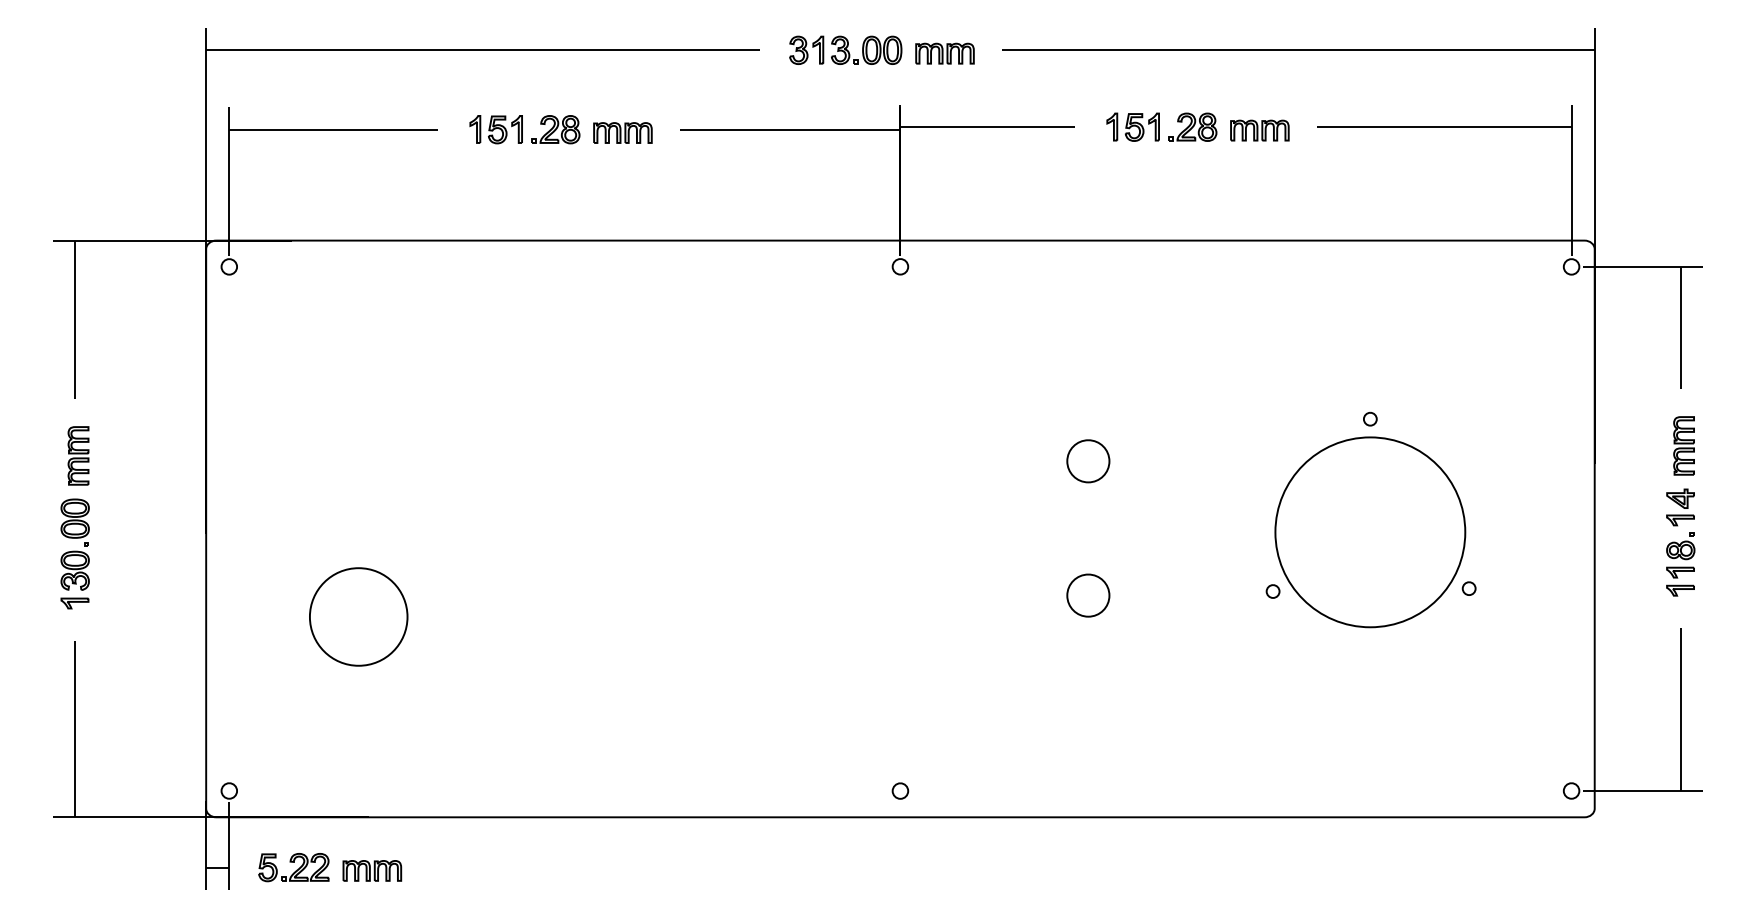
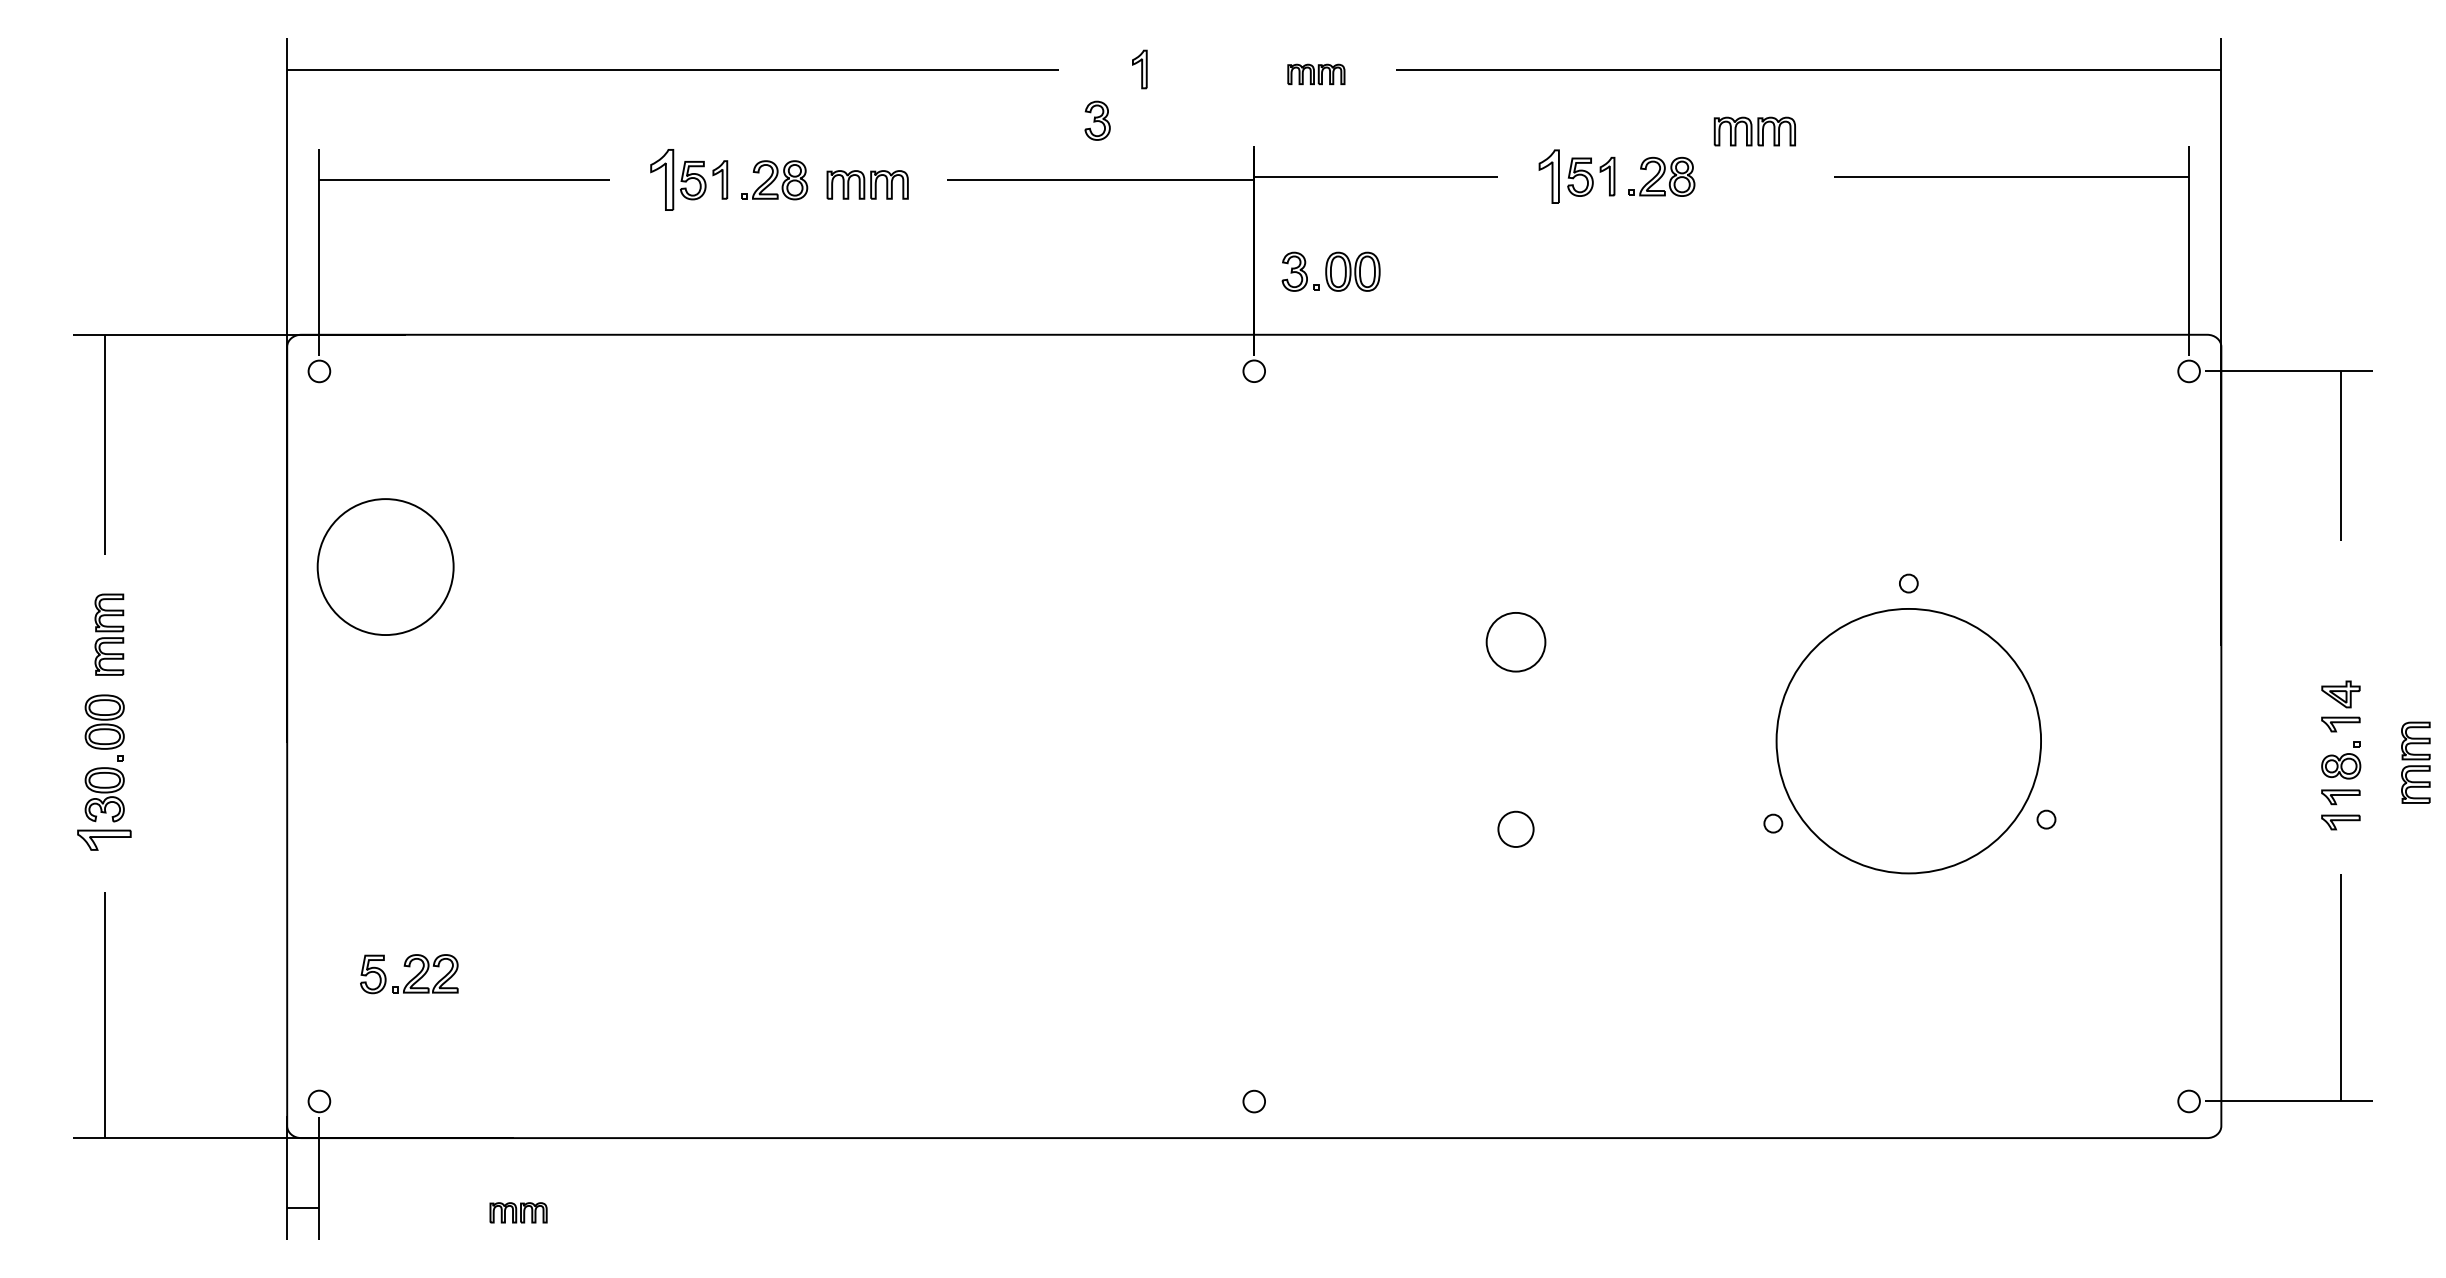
part: (798, 50) -> (1097, 120), moved
part: (866, 50) -> (1330, 271), moved
part: (945, 53) -> (1316, 74), size x0.7
part: (1112, 126) -> (1549, 176), size x1.4
part: (474, 129) -> (661, 179), size x1.6
part: (1259, 130) -> (1754, 131), moved
part: (1683, 445) -> (2415, 762), moved
part: (1087, 595) -> (1515, 829), size x0.6
part: (75, 603) -> (104, 840), size x1.4
part: (358, 616) -> (385, 566), moved
part: (293, 867) -> (409, 974), moved
part: (372, 870) -> (518, 1212), size x0.7

